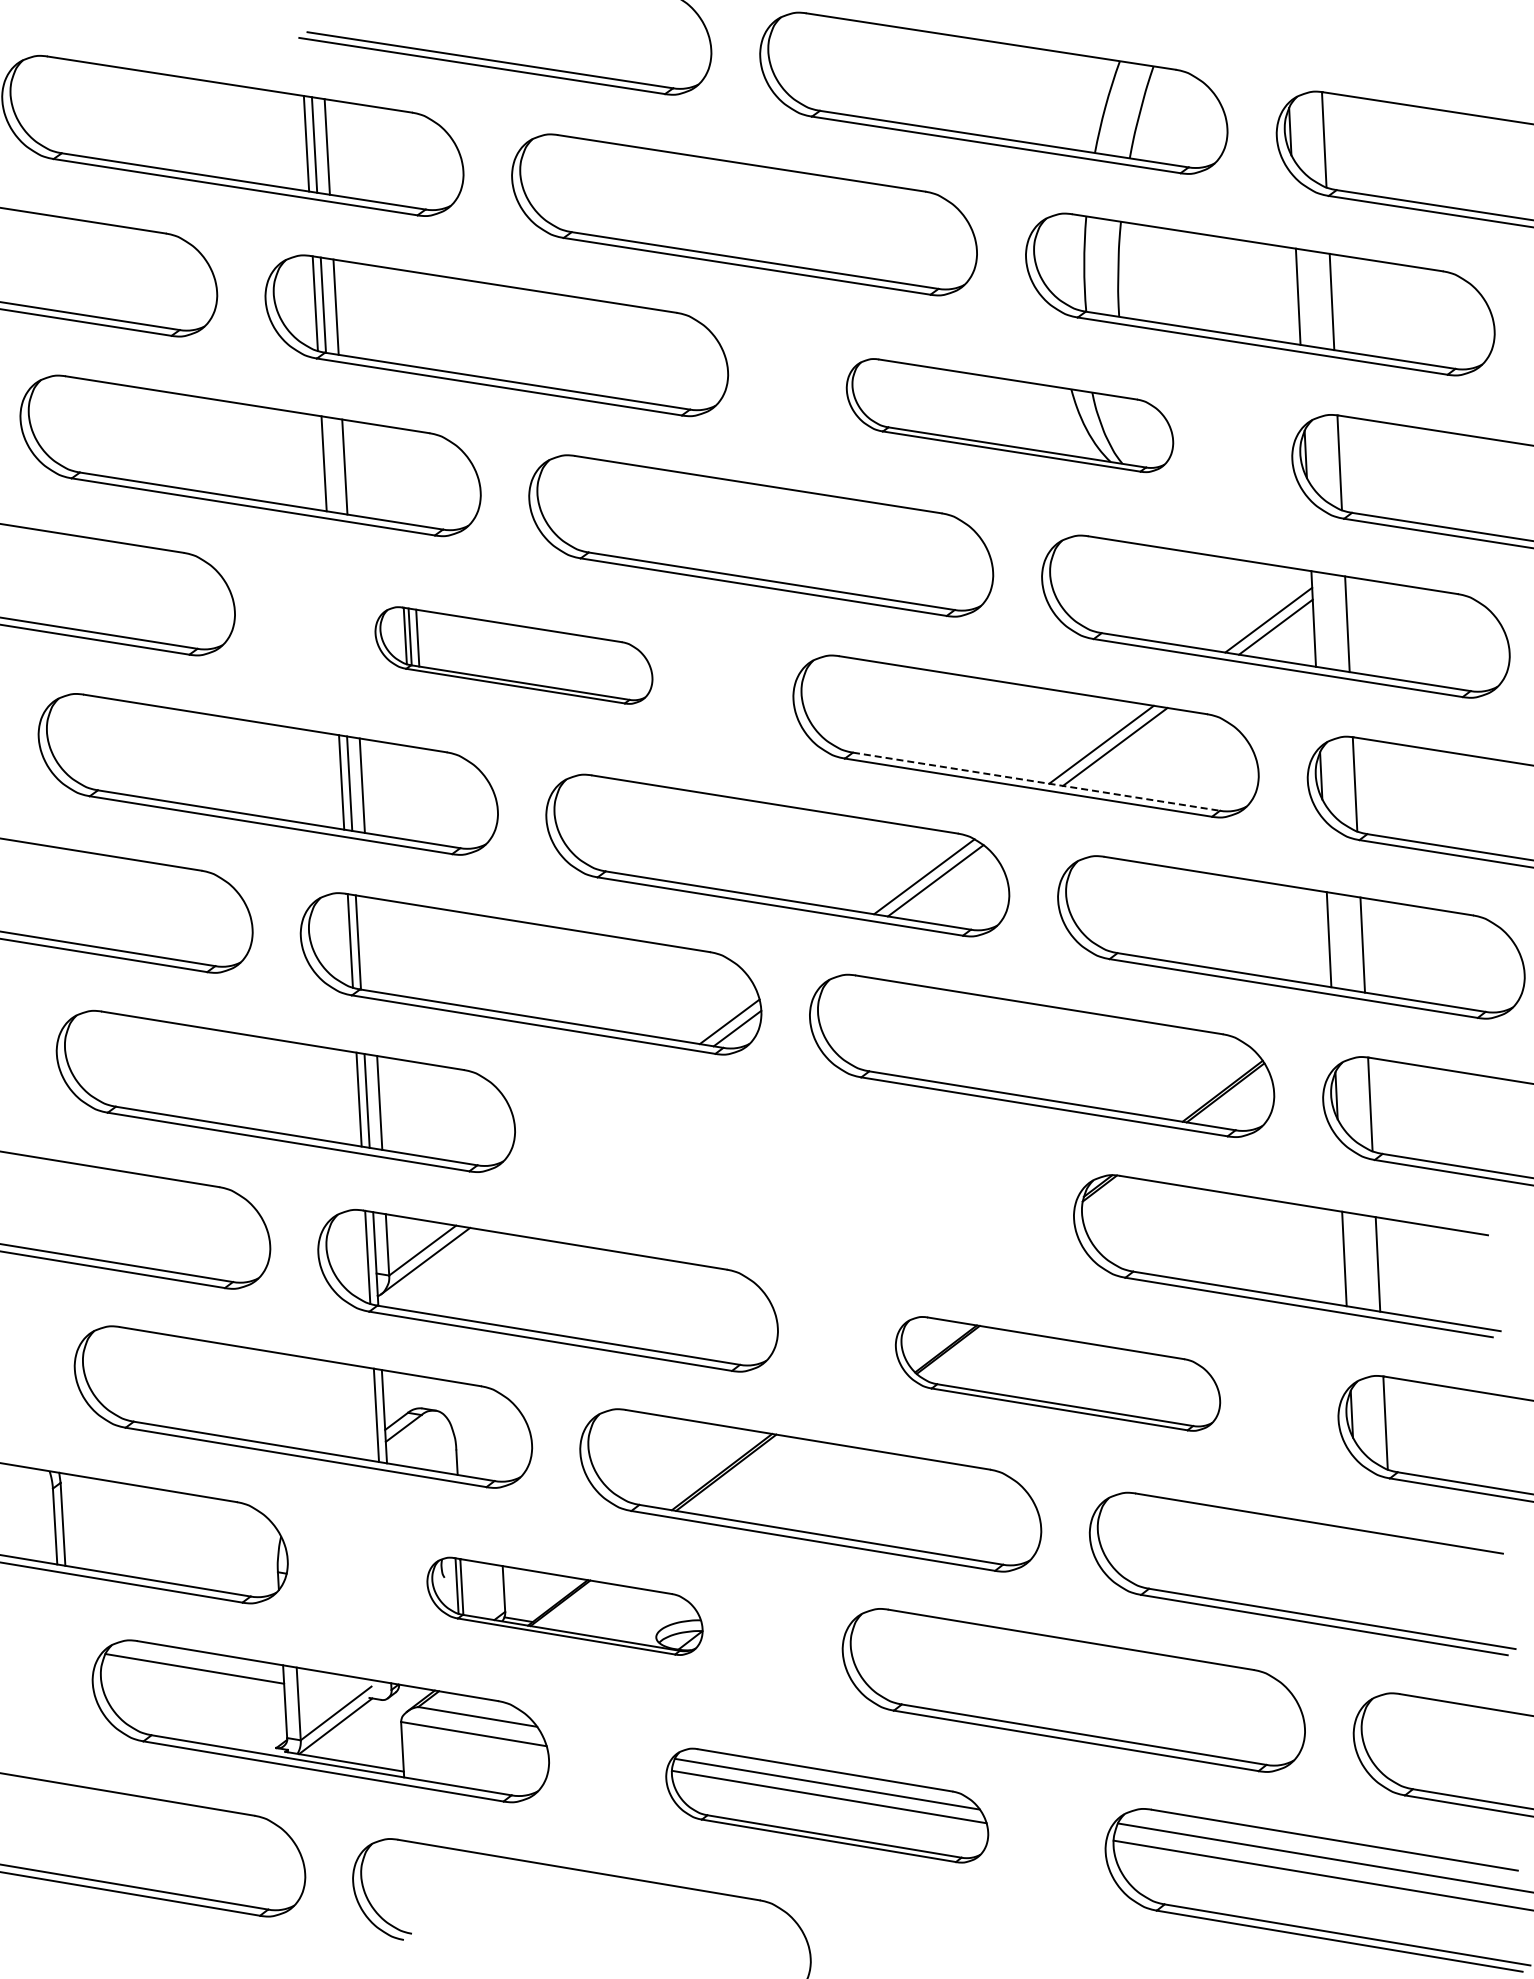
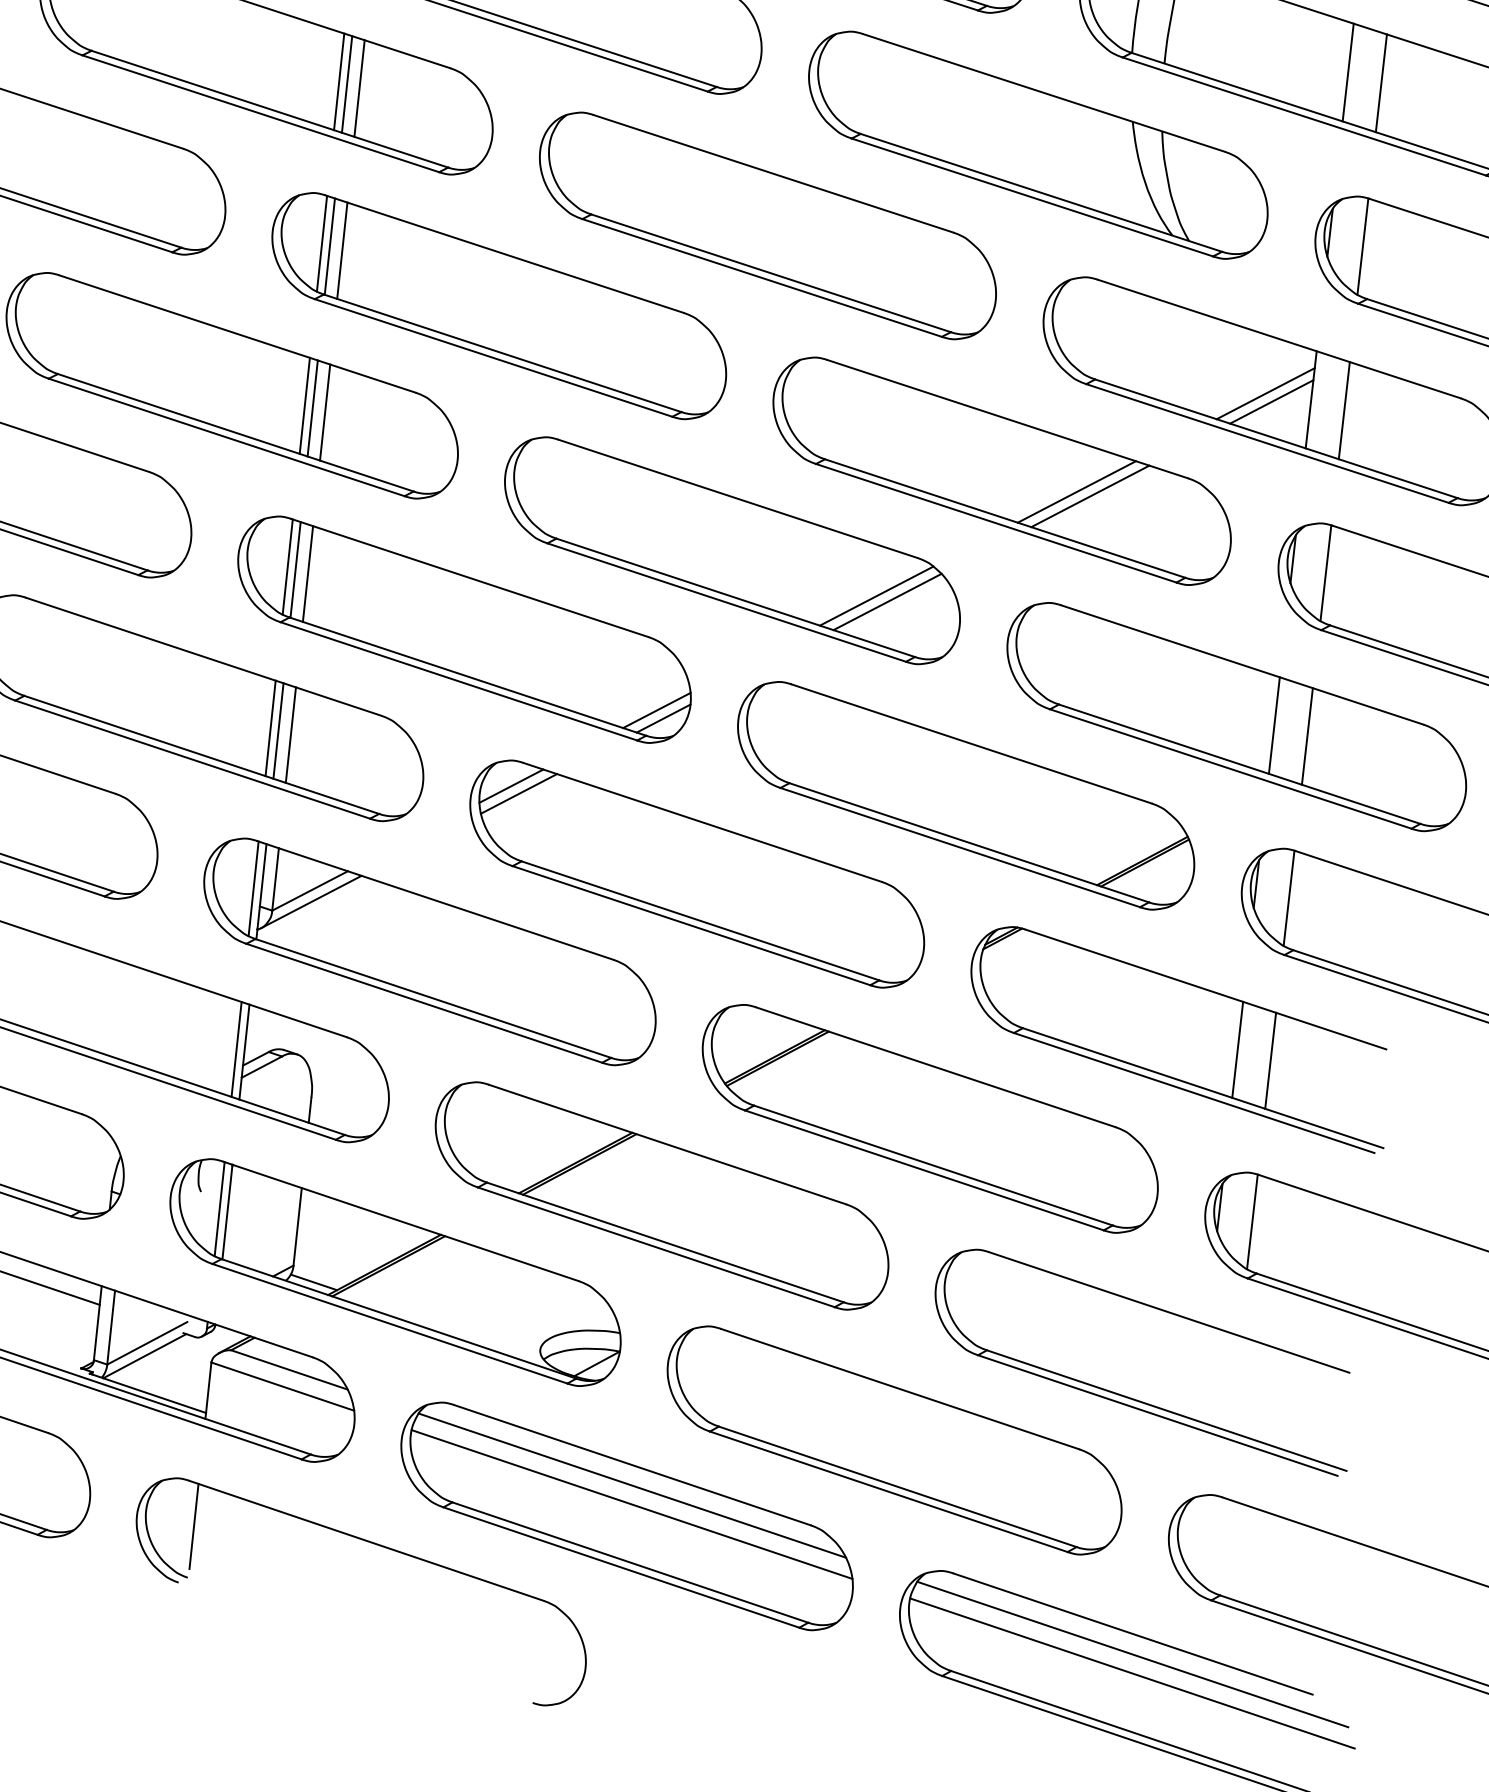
part: (1009, 415) -> (1037, 145), size x1.43
line: (331, 464) -> (346, 83), added
part: (513, 655) -> (498, 305), size x1.67
line: (1036, 781) -> (1005, 518), dashed -> solid
line: (370, 944) -> (307, 573), added
part: (794, 1173) -> (697, 873), added
part: (1057, 1373) -> (929, 1118), size x1.43
part: (564, 1606) -> (394, 1272), size x1.67
part: (827, 1805) -> (627, 1516), size x1.43
line: (409, 1883) -> (193, 1526), added

